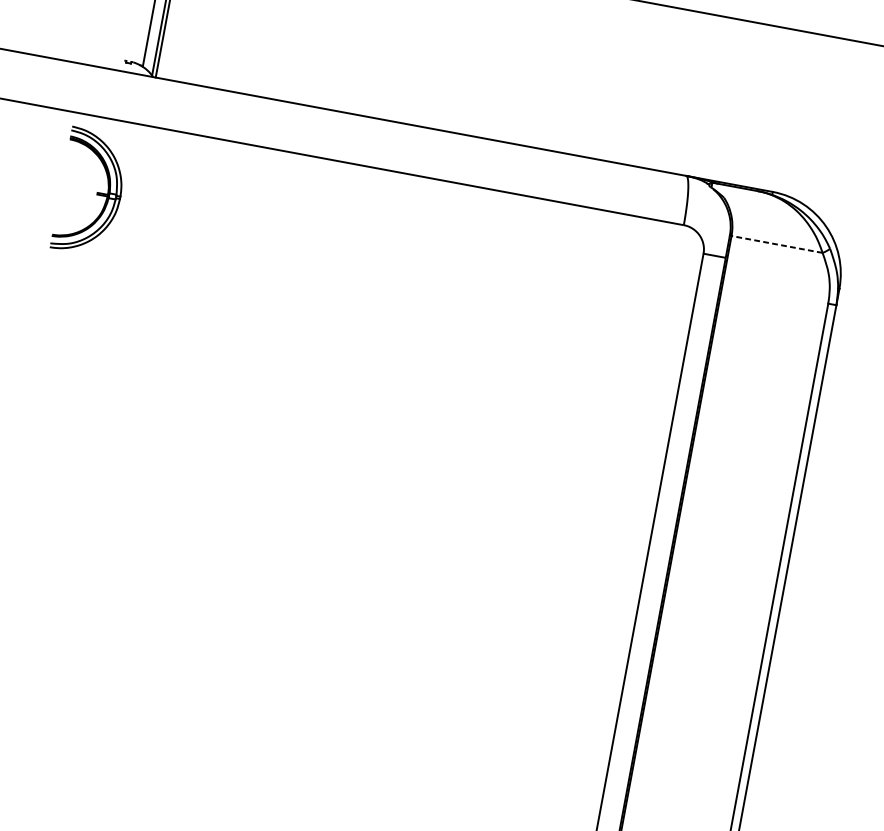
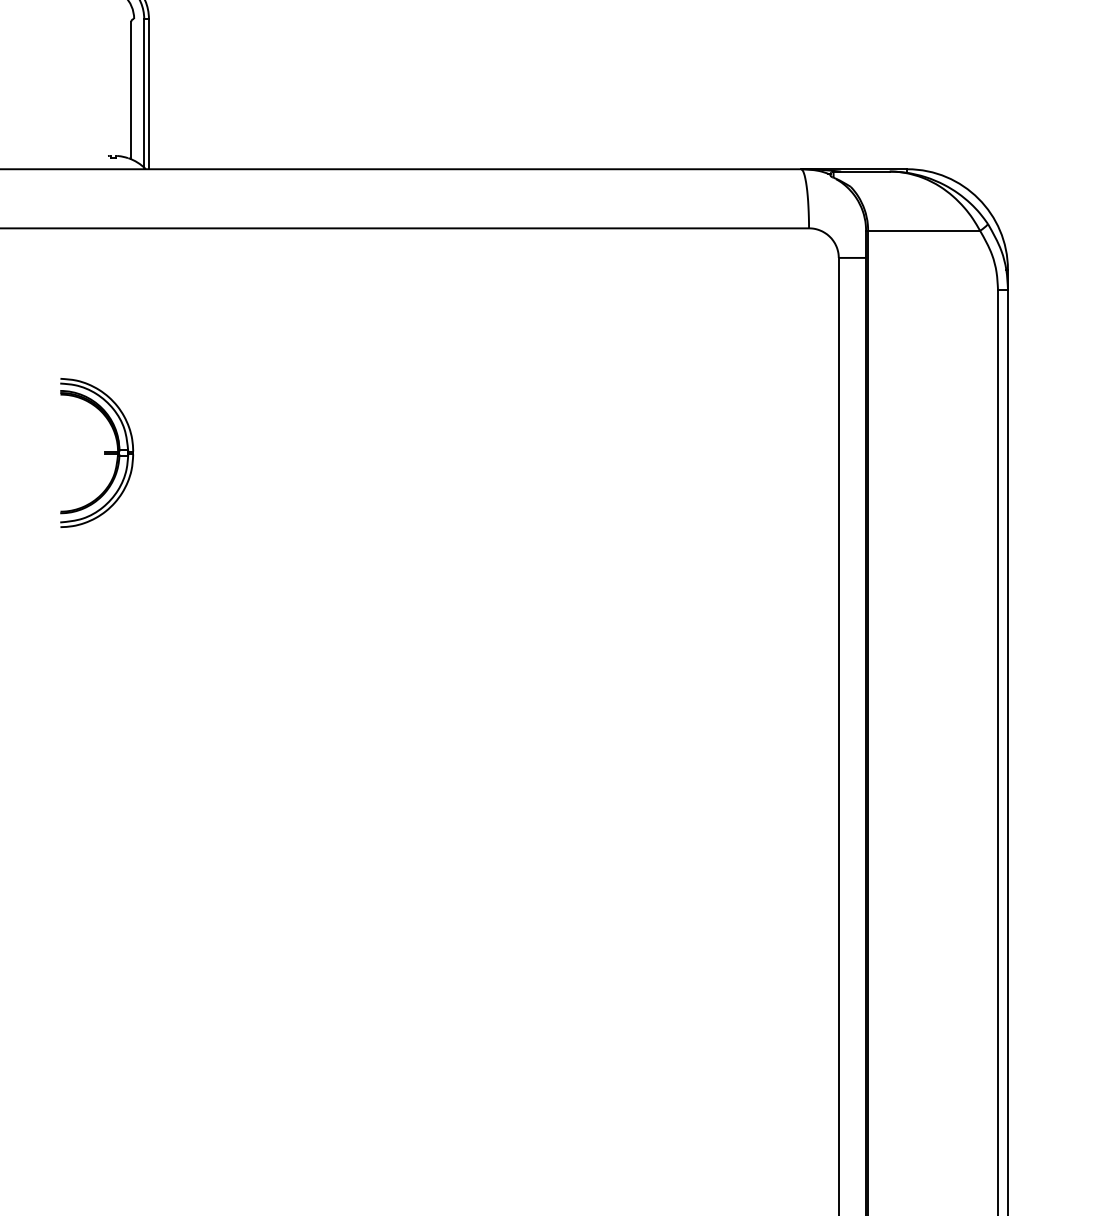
part: (96, 193) -> (104, 452), moved
line: (777, 244) -> (924, 230), dashed -> solid

